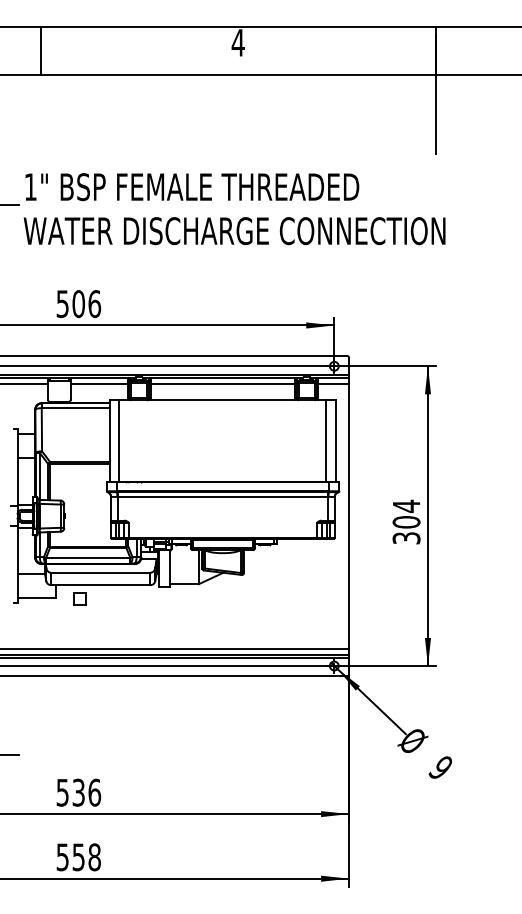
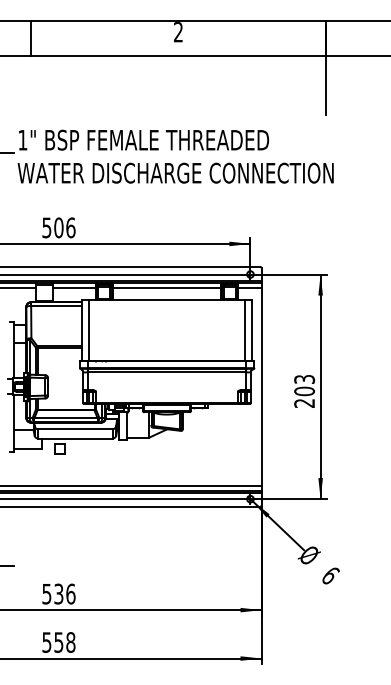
text: (238, 43) -> (178, 32), 4 -> 2
text: (406, 521) -> (304, 390), 304 -> 203
text: (441, 767) -> (330, 575), 9 -> 6

